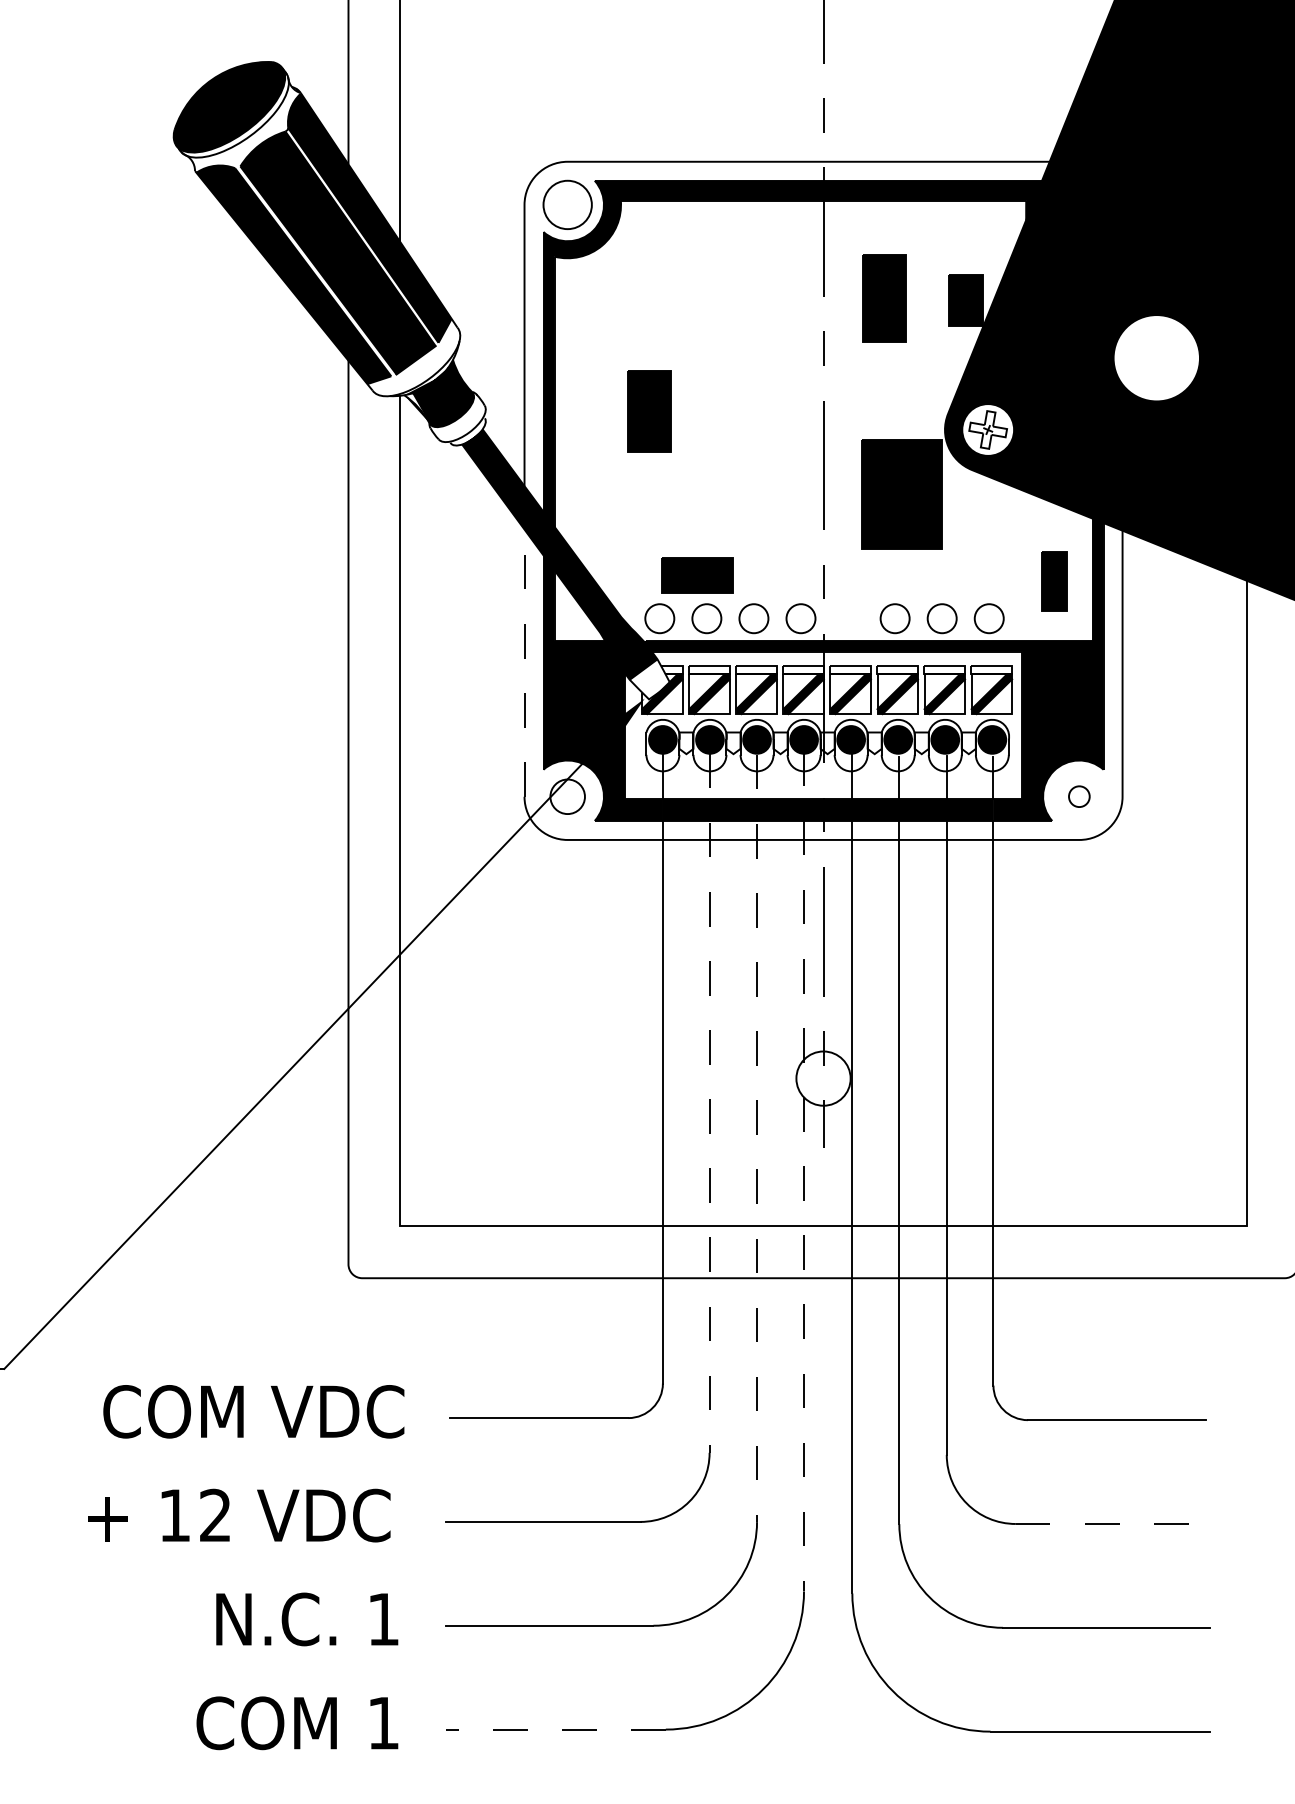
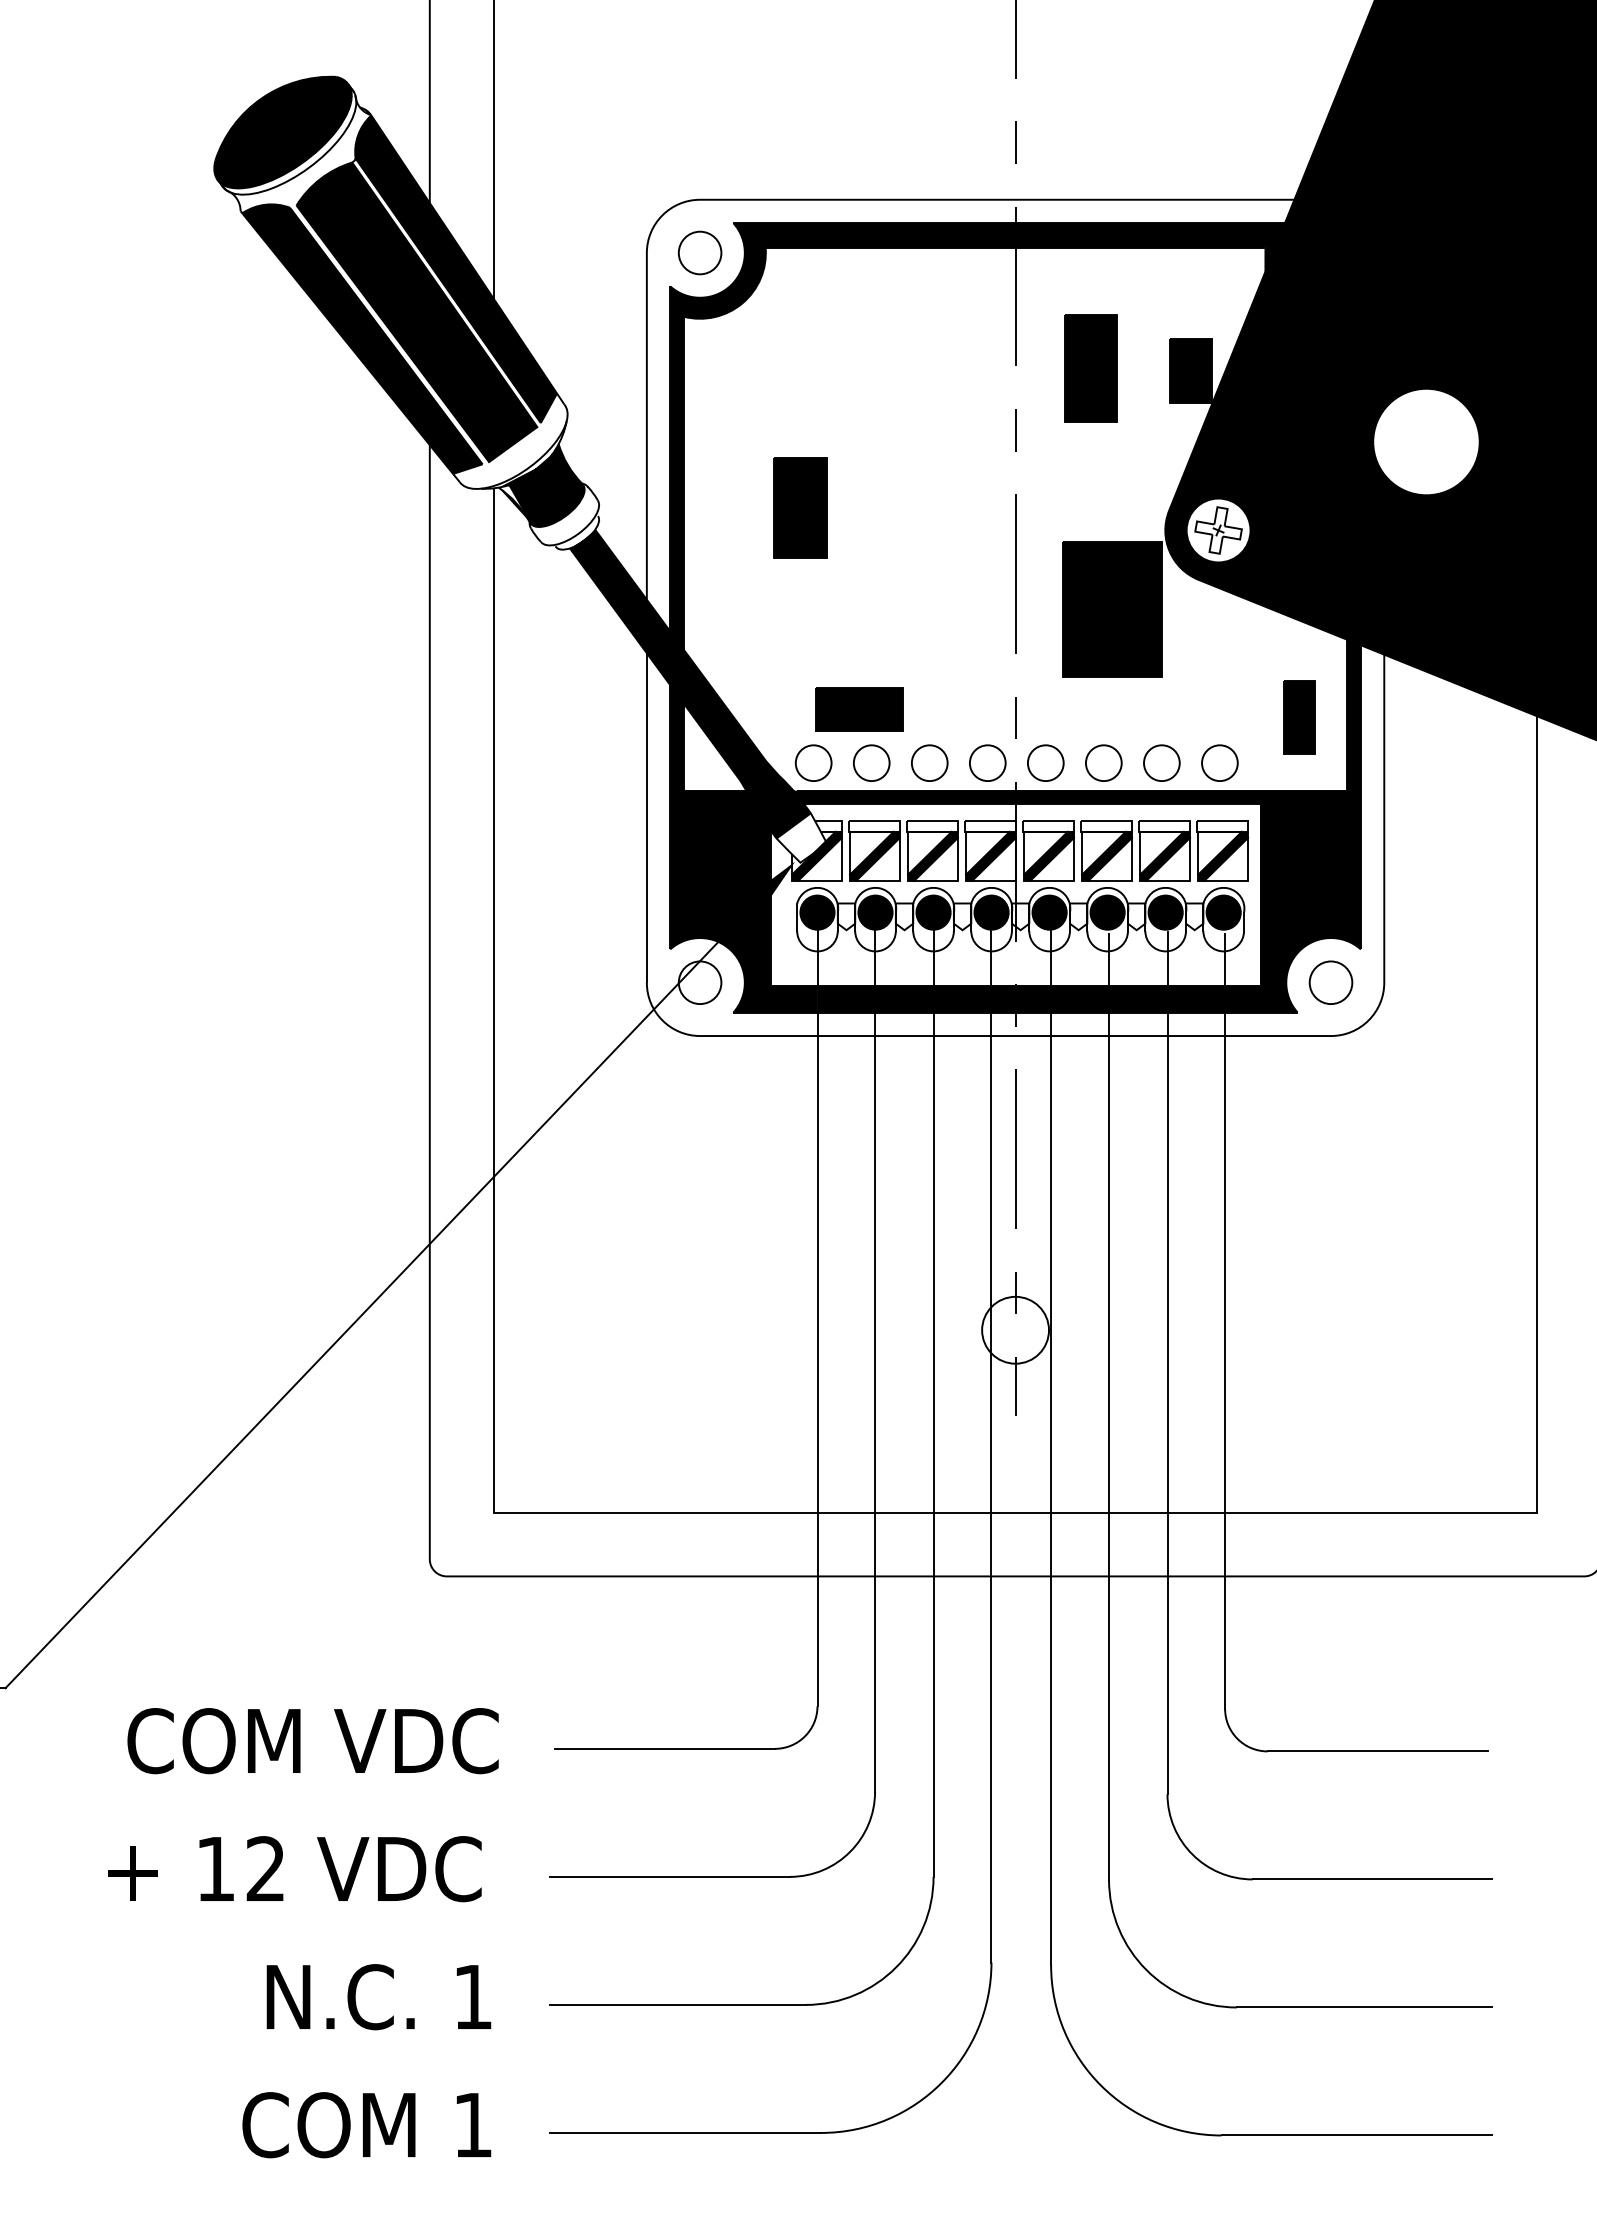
circle: (567, 204) -> (699, 252), size x0.71
circle: (847, 618) -> (1045, 762), added
line: (524, 663) -> (646, 818), dashed -> solid
circle: (1078, 796) -> (1330, 982), size x1.67
line: (709, 1103) -> (875, 1360), dashed -> solid
line: (756, 1138) -> (933, 1404), dashed -> solid
line: (804, 1171) -> (991, 1444), dashed -> solid
line: (1113, 1524) -> (1372, 1879), dashed -> solid
line: (555, 1729) -> (685, 2132), dashed -> solid

